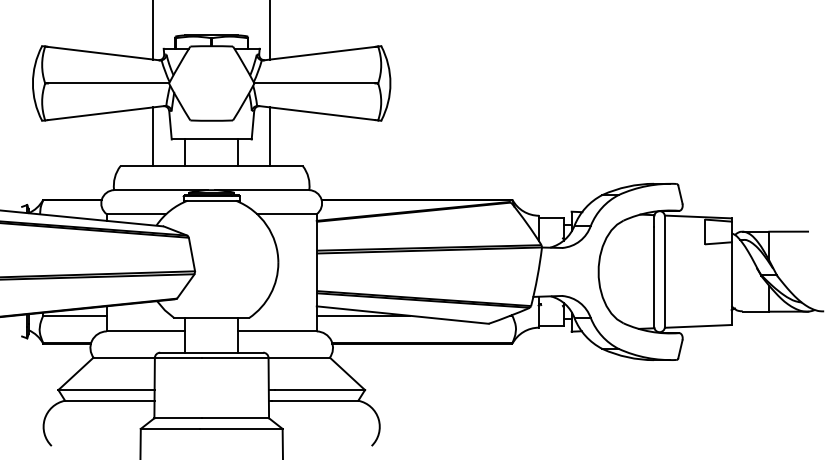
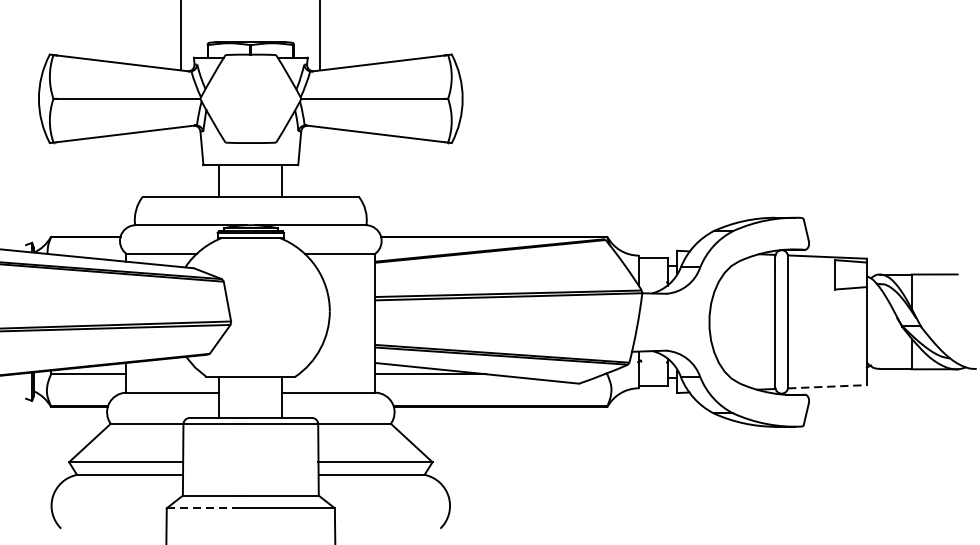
line: (153, 136) -> (181, 161), removed
line: (270, 136) -> (320, 161), removed
line: (698, 326) -> (827, 386), solid -> dashed
line: (170, 428) -> (201, 507), solid -> dashed

